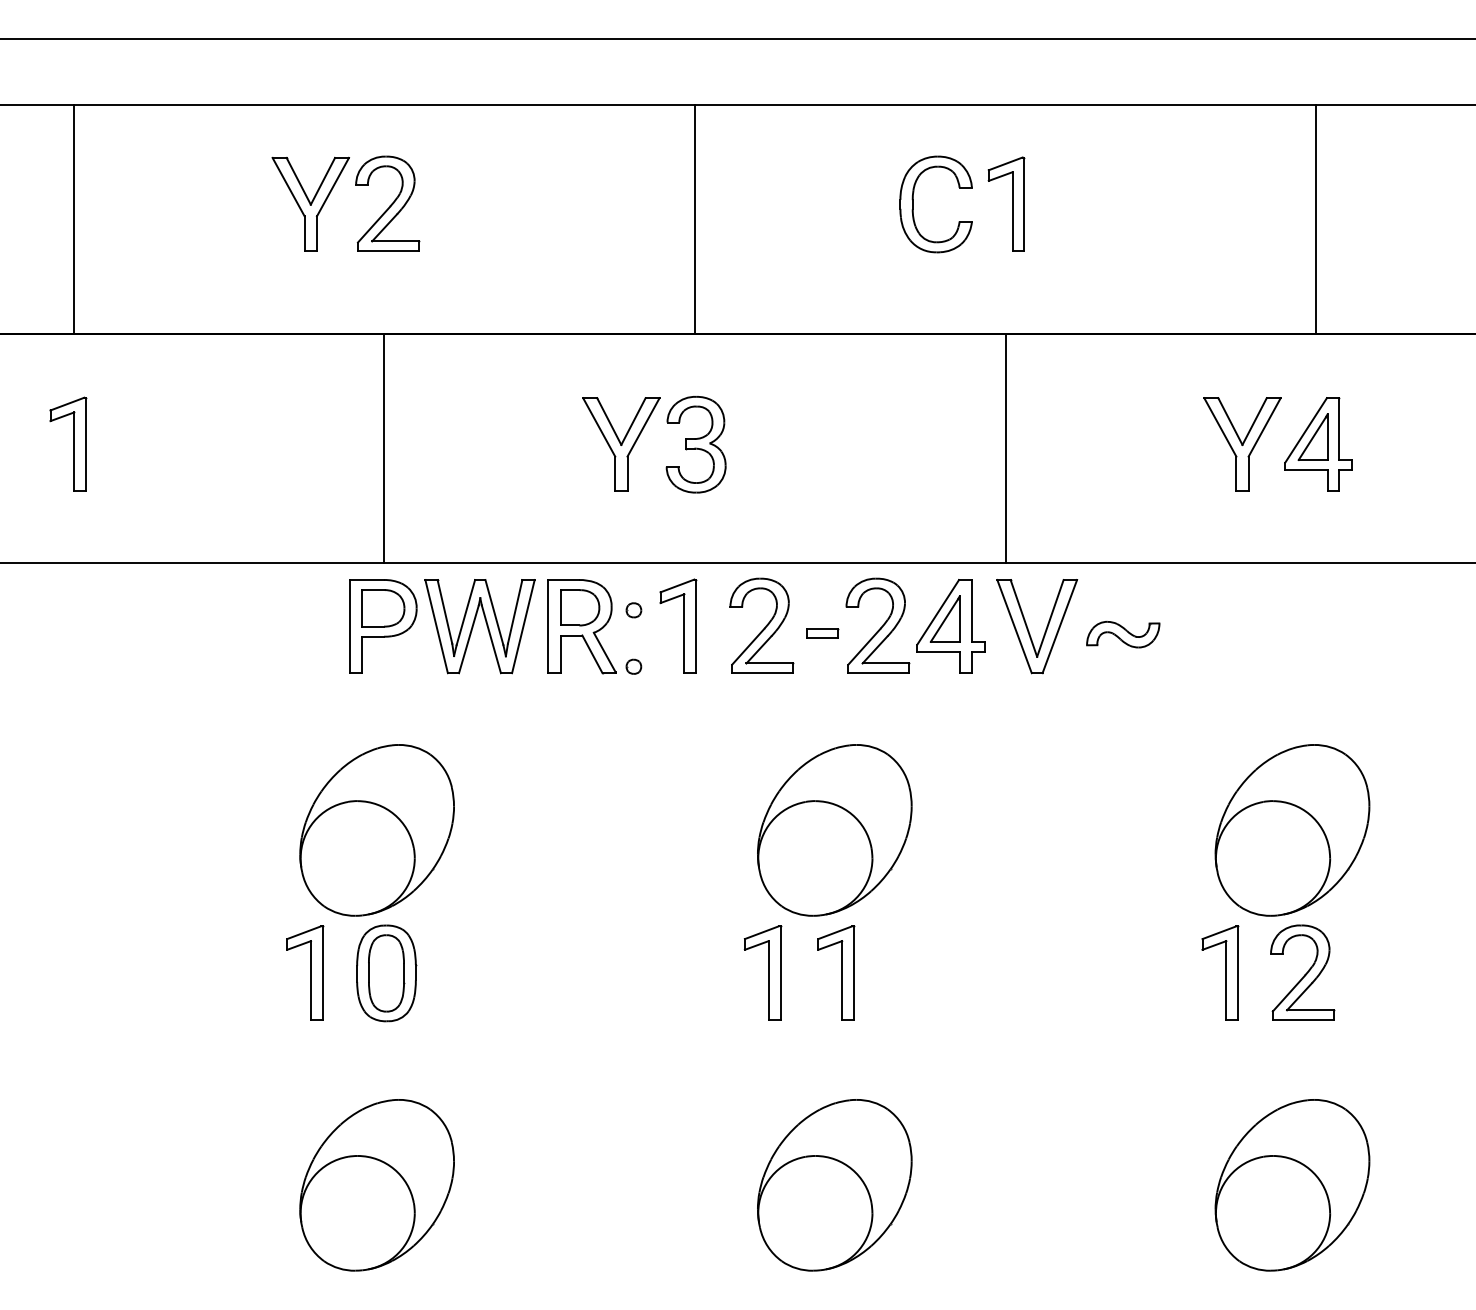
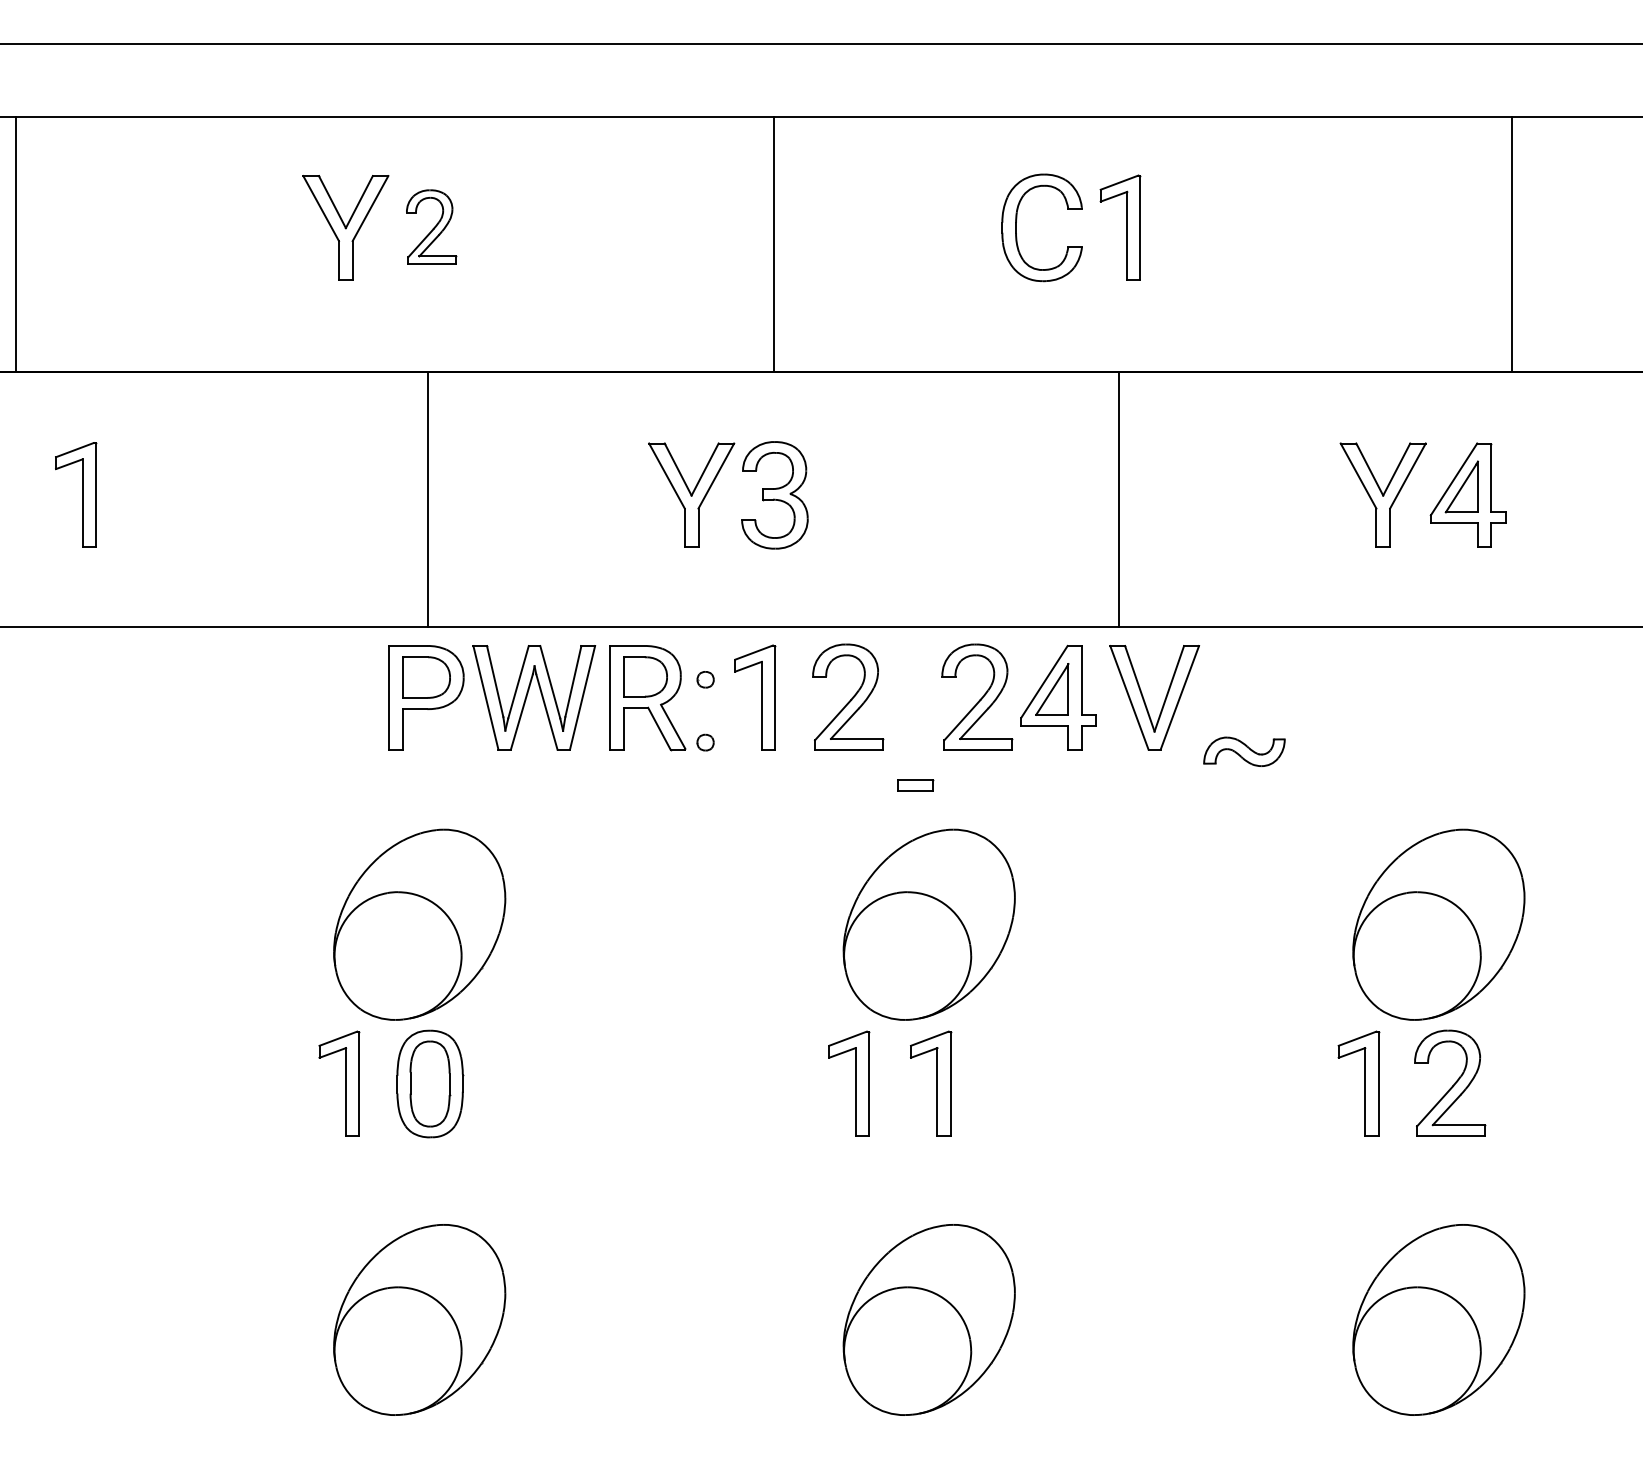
part: (387, 203) -> (431, 226), size x0.7
line: (74, 218) -> (16, 243), moved
line: (1316, 218) -> (1512, 243), moved
part: (822, 633) -> (915, 785), moved
part: (1123, 634) -> (1244, 751), moved

